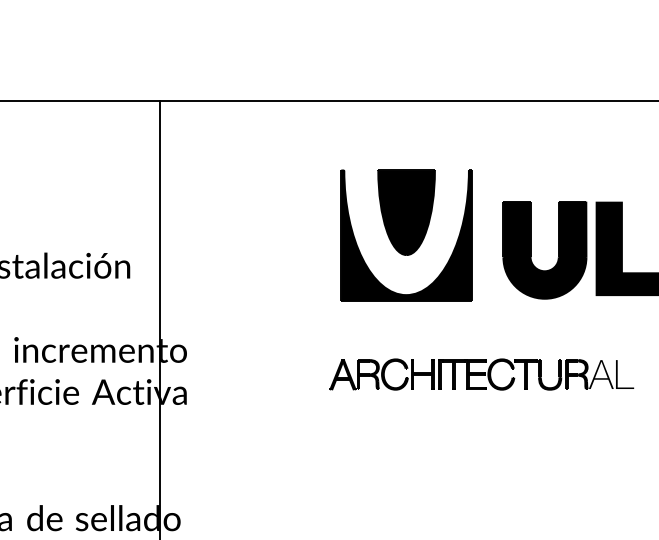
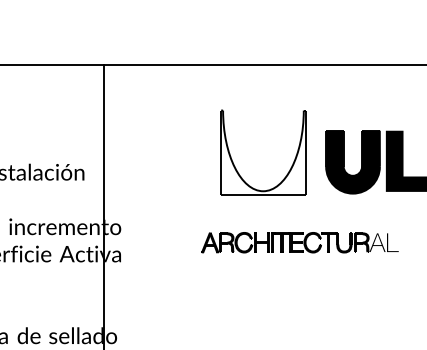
part: (406, 213) -> (263, 138), removed
fill: (406, 235) -> (263, 152), removed
part: (480, 374) -> (299, 242), moved

